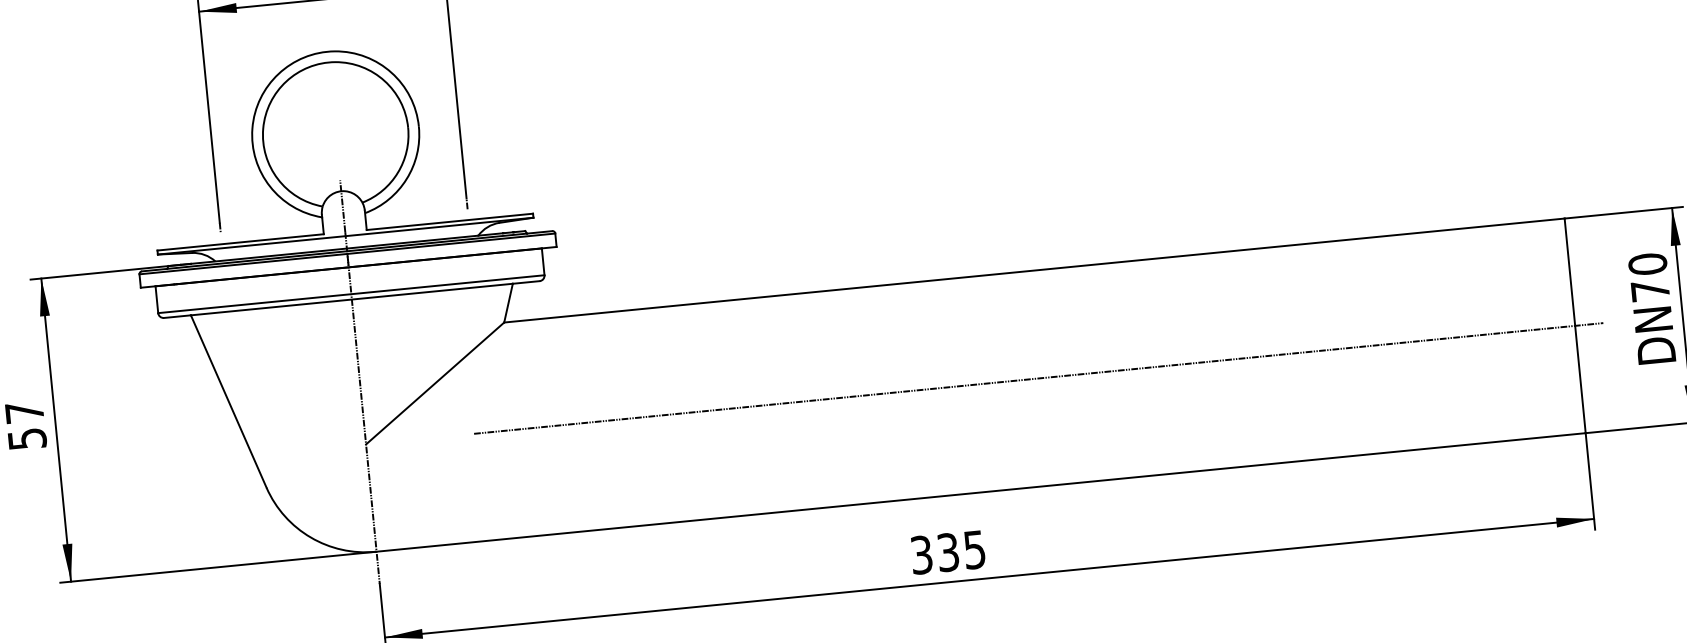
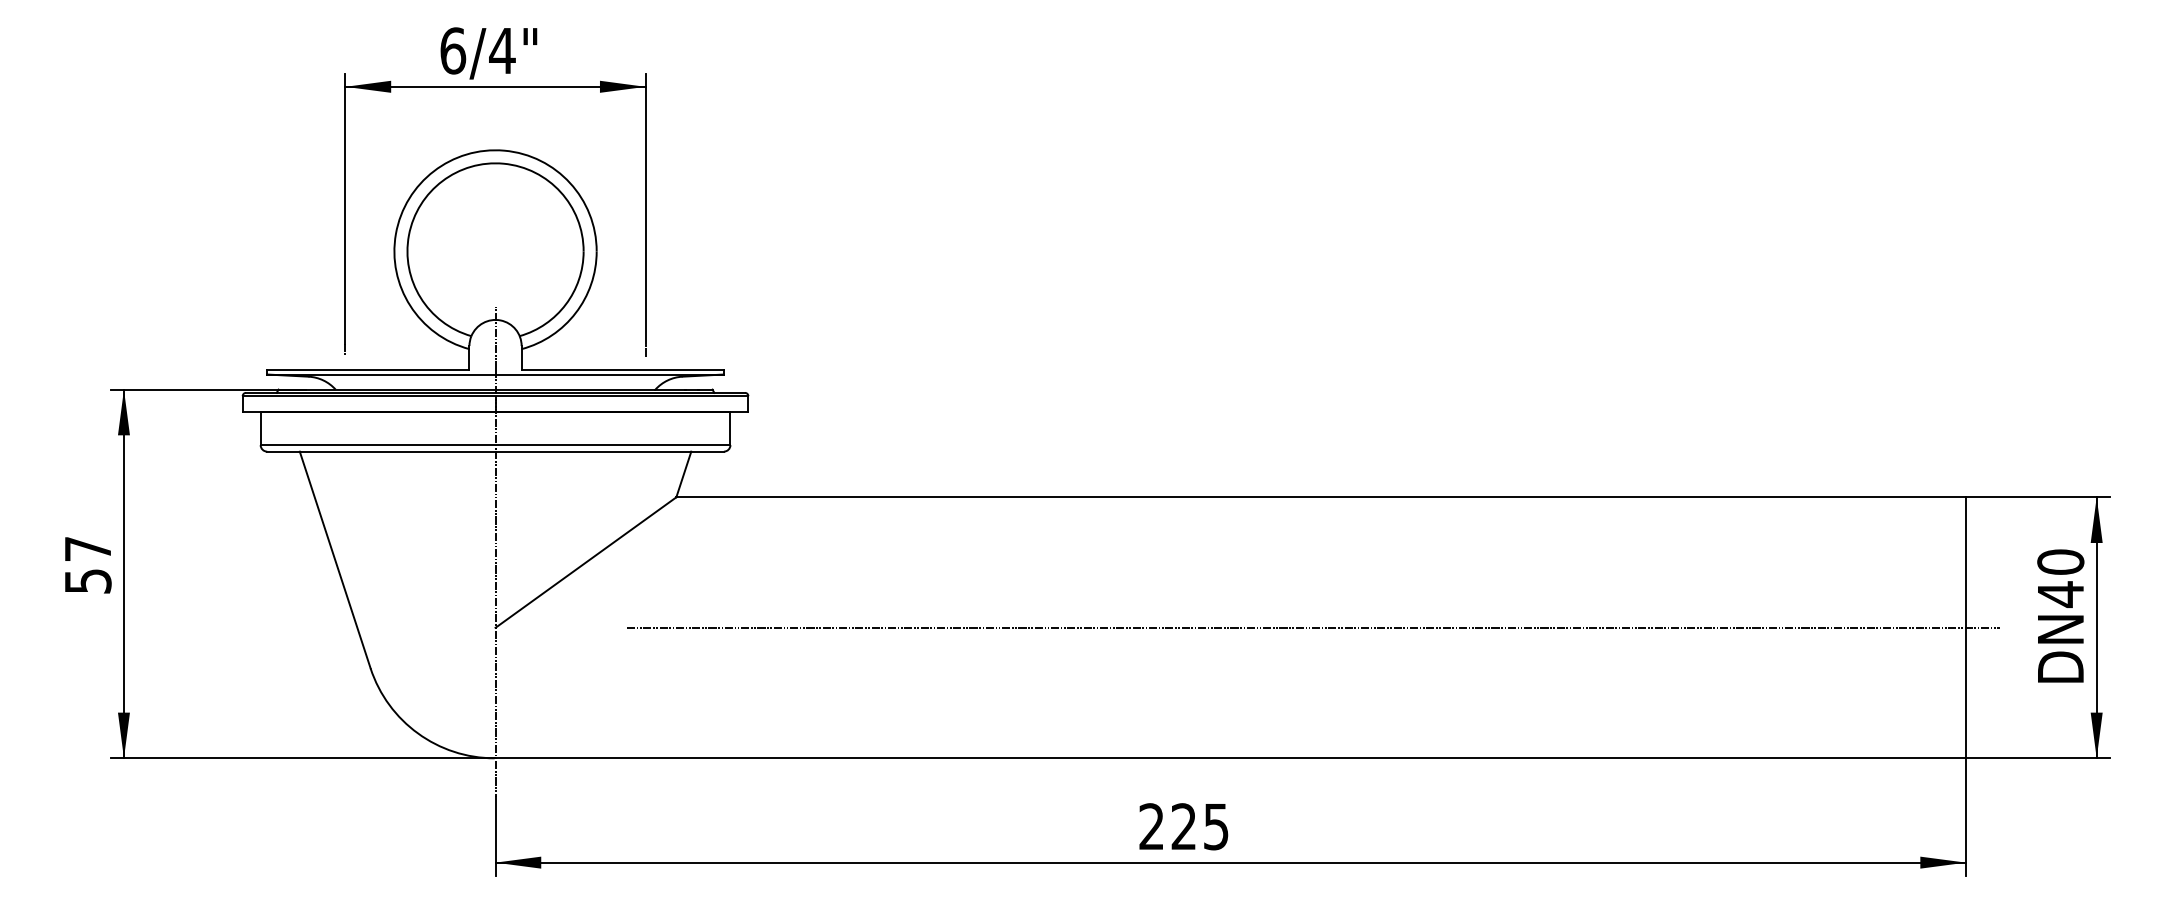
text: (1650, 290) -> (2060, 594), 70 -> 40
text: (934, 553) -> (1167, 826), 335 -> 225

